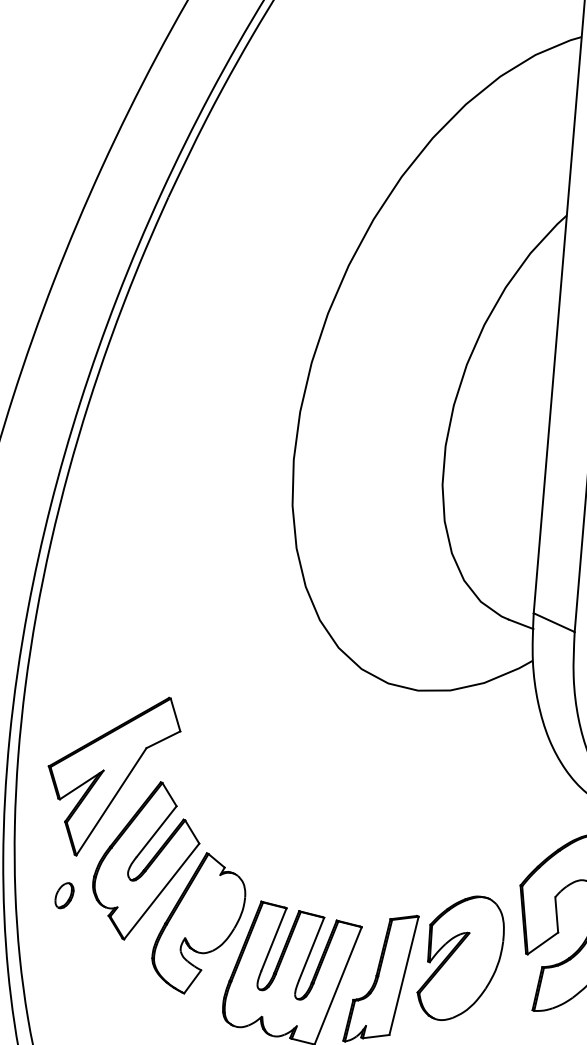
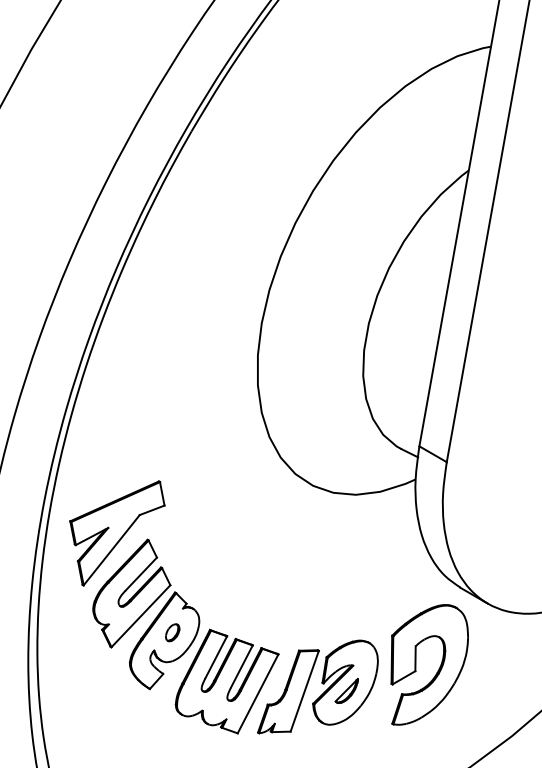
part: (64, 895) -> (172, 632), moved
part: (463, 969) -> (346, 690), added

